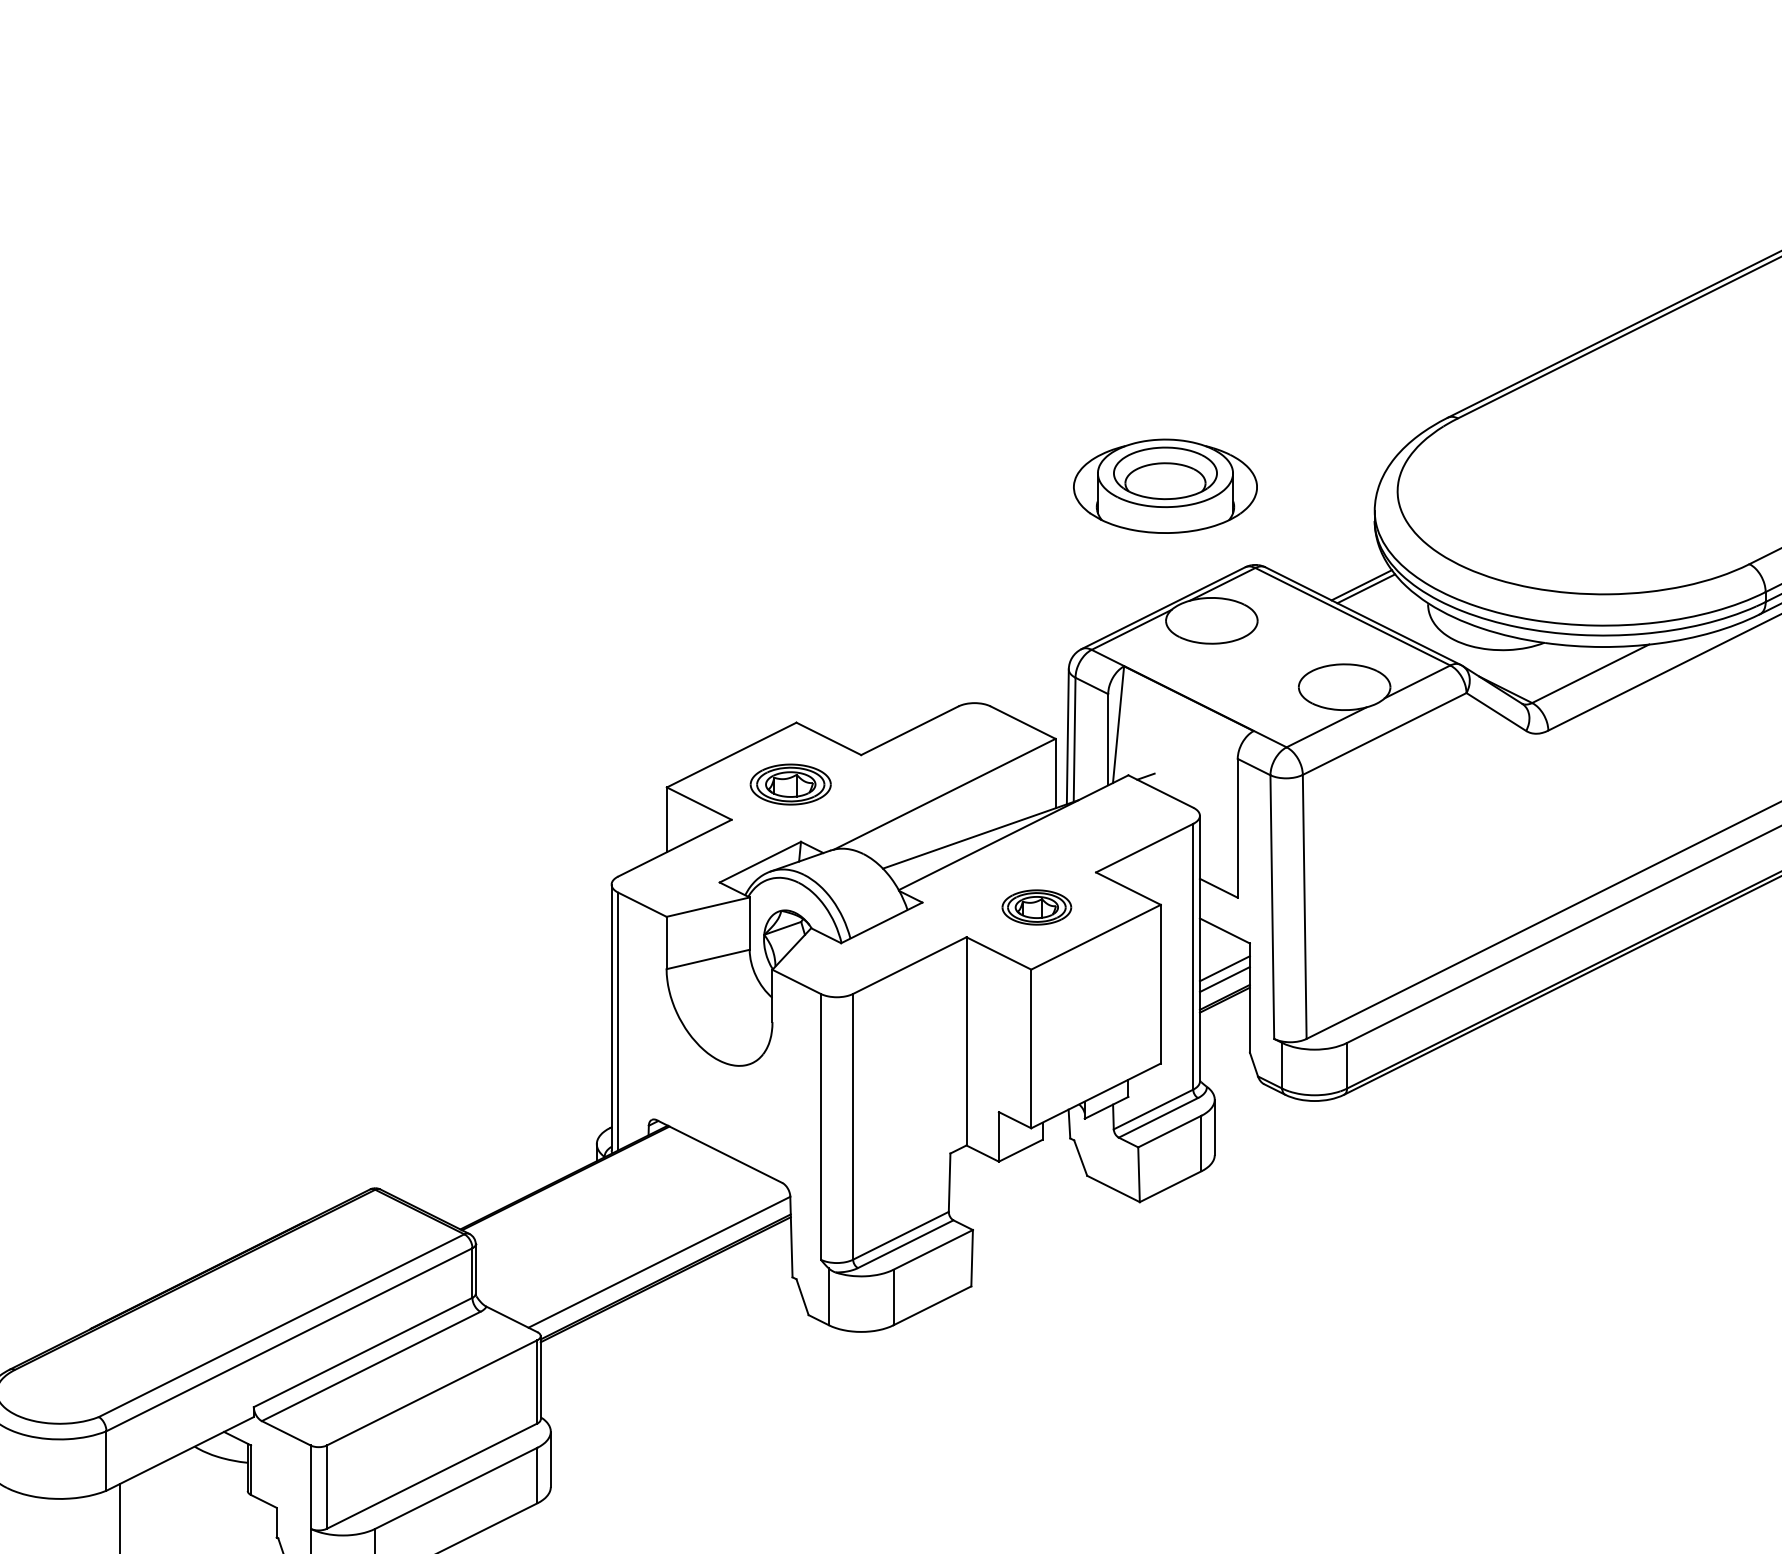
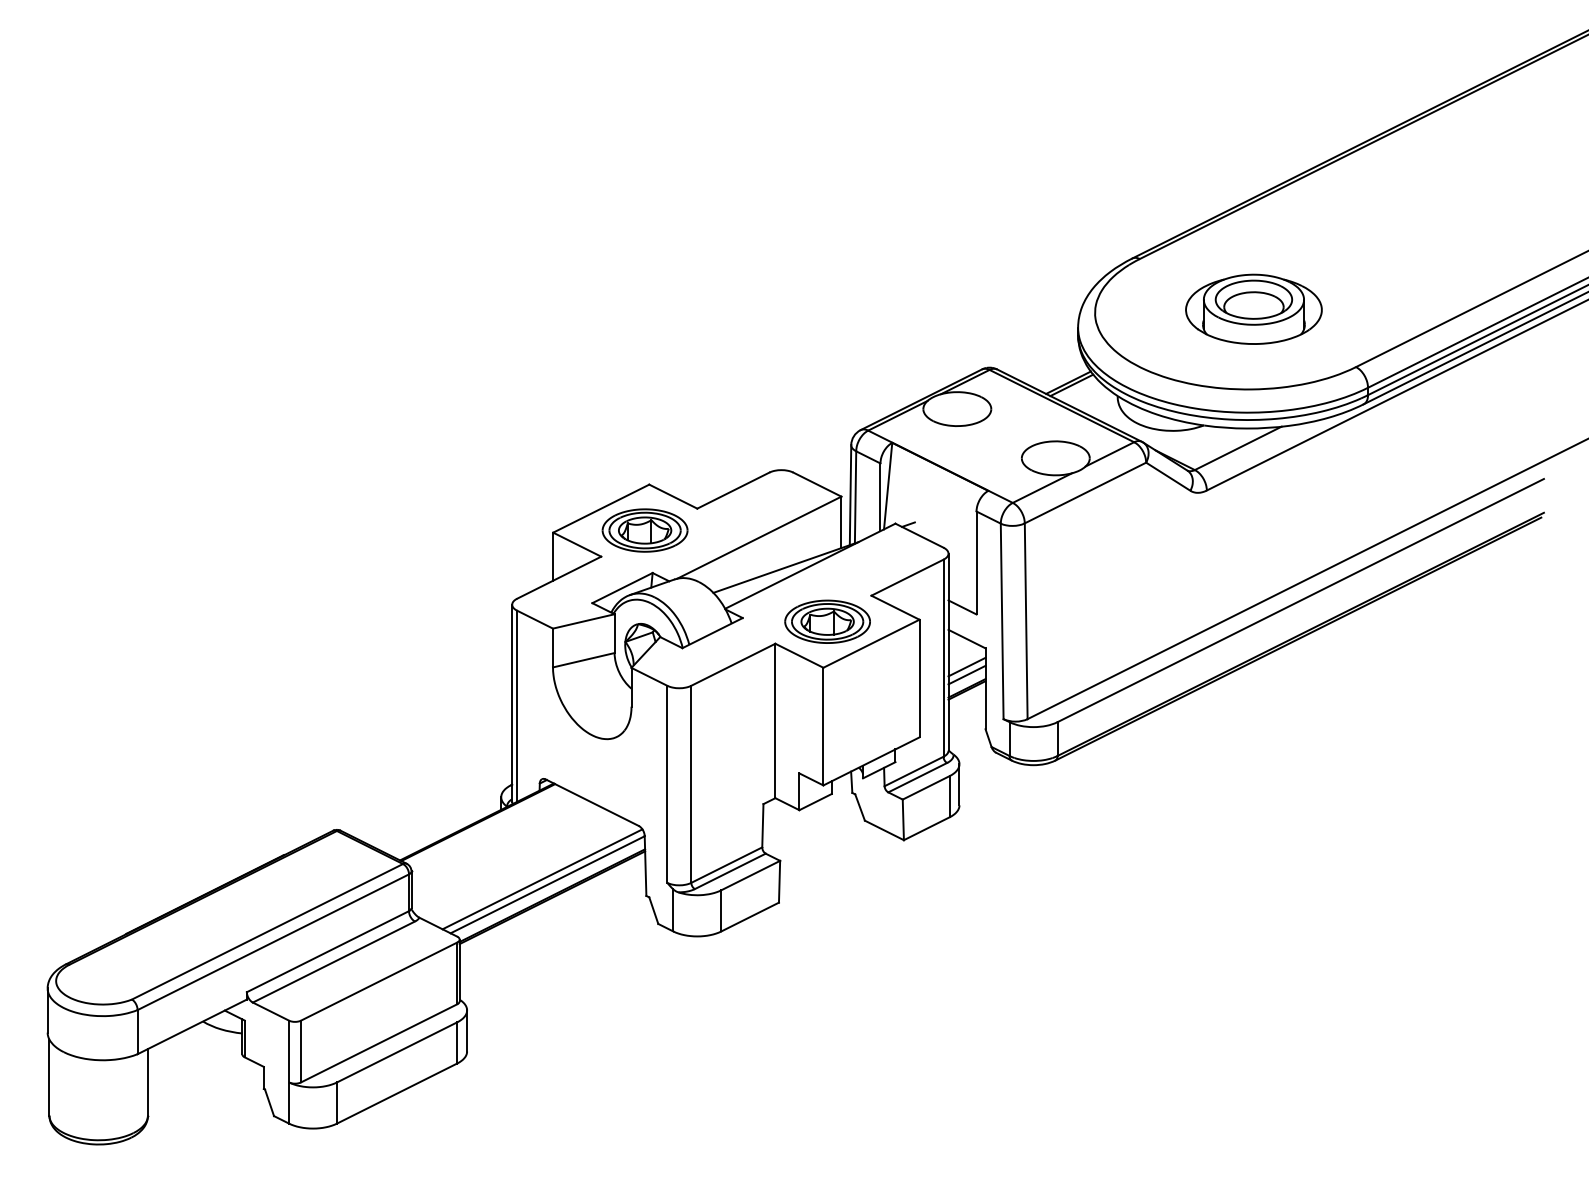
part: (1164, 485) -> (1253, 308), moved
part: (789, 784) -> (644, 530), size x1.43
part: (1036, 907) -> (827, 621), size x1.67
line: (652, 1255) -> (542, 879), added

